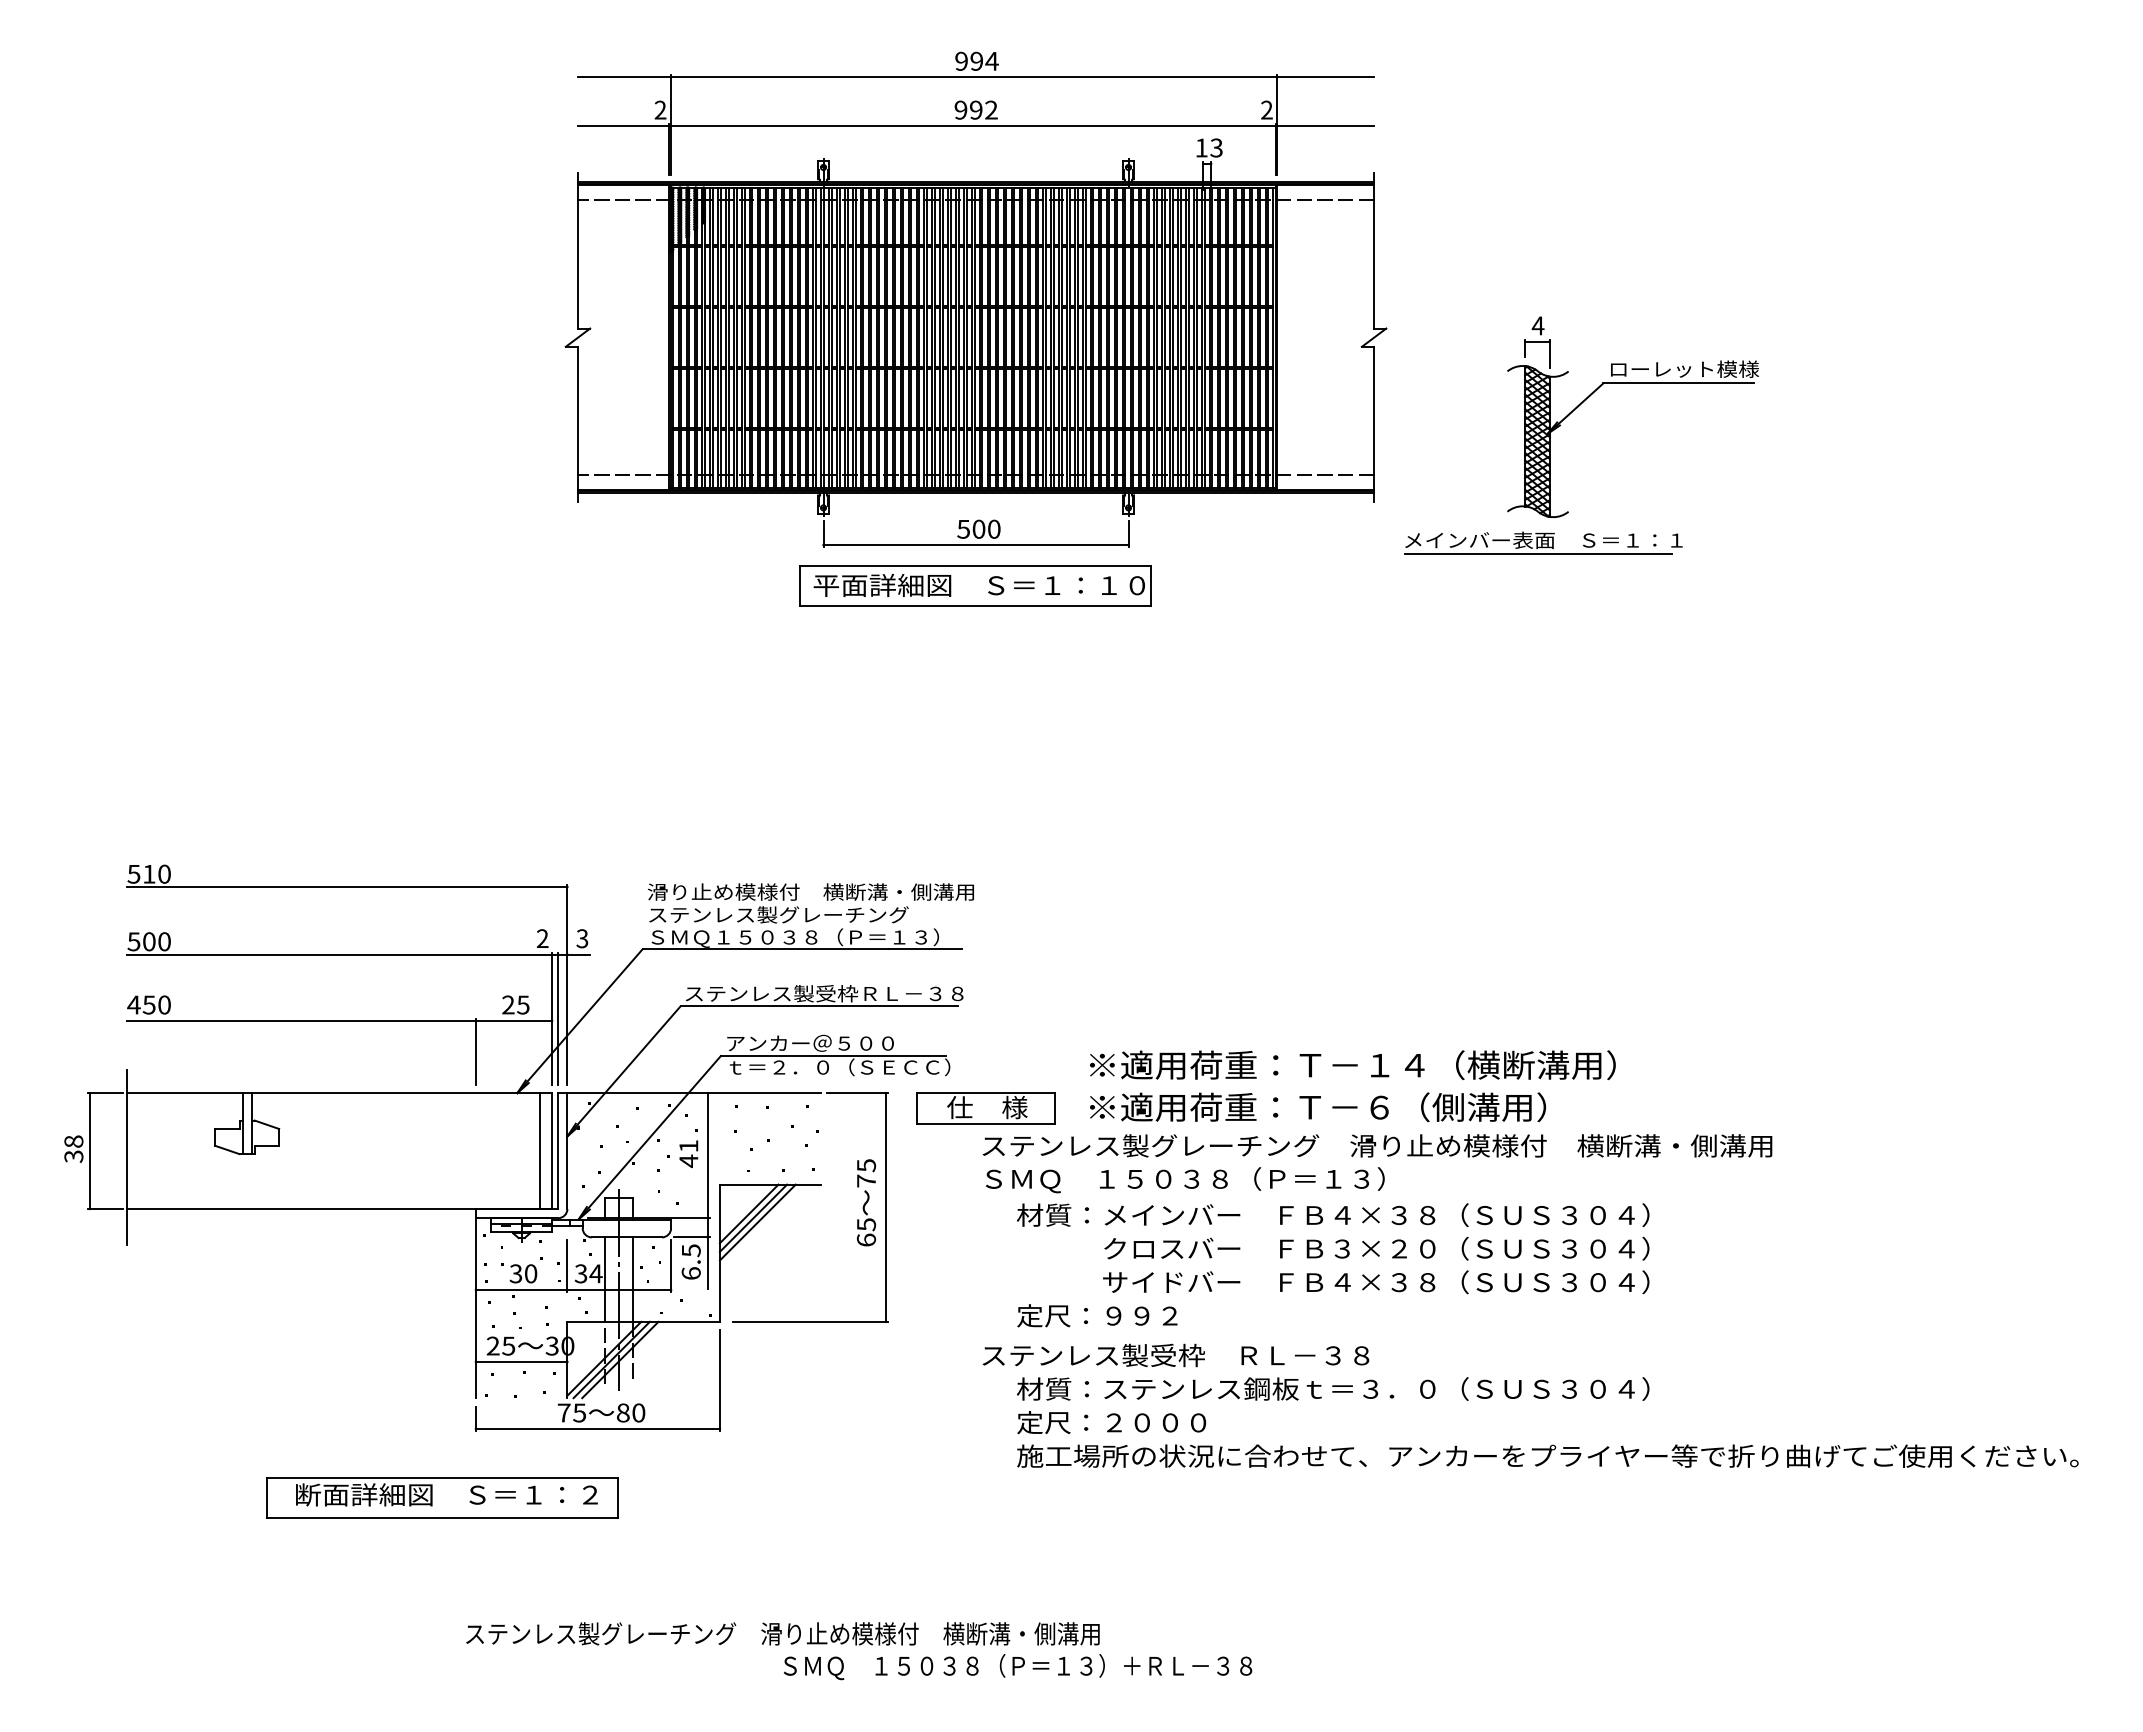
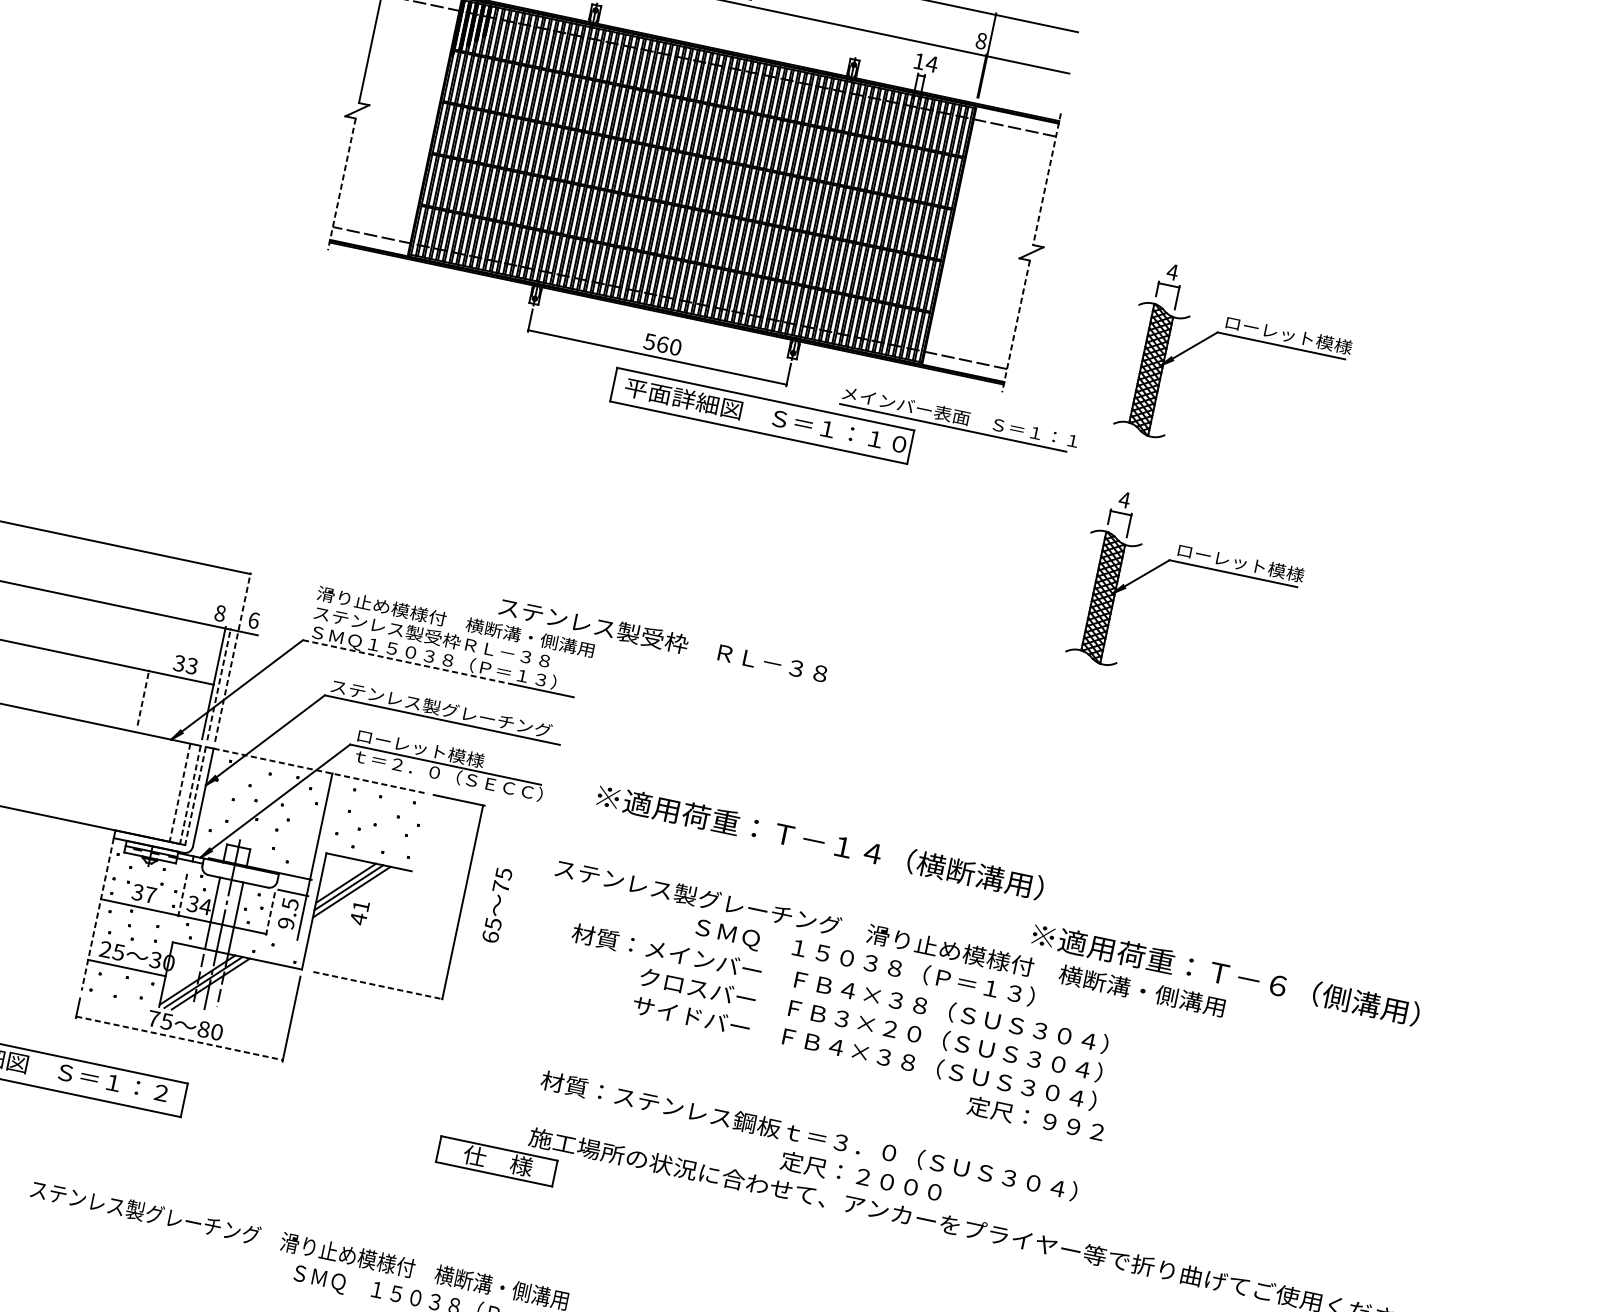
text: (1266, 109) -> (981, 40), 2 -> 8
text: (1216, 147) -> (932, 63), 13 -> 14
line: (1374, 250) -> (1047, 179), solid -> dashed
line: (577, 424) -> (341, 184), solid -> dashed
line: (1374, 424) -> (1016, 326), solid -> dashed
text: (978, 528) -> (662, 343), 500 -> 560
part: (1543, 542) -> (959, 418), moved
part: (975, 585) -> (762, 415), moved
part: (1632, 652) -> (1194, 565), added
text: (852, 914) -> (486, 648), ステンレス製グレーチング -> ステンレス製受枠ＲＬ－３８
text: (542, 938) -> (220, 613), 2 -> 8
text: (582, 938) -> (254, 620), 3 -> 6
line: (766, 949) -> (407, 662), solid -> dashed
line: (567, 984) -> (233, 656), solid -> dashed
text: (889, 993) -> (504, 721), ステンレス製受枠ＲＬ－３８ -> ステンレス製グレーチング
text: (515, 1004) -> (185, 664), 25 -> 33
line: (558, 1018) -> (219, 683), solid -> dashed
text: (810, 1043) -> (428, 749), アンカー＠５００ -> ローレット模様
line: (475, 1051) -> (143, 696), solid -> dashed
text: (1352, 1064) -> (820, 841), moved
line: (694, 1093) -> (321, 771), solid -> dashed
text: (1317, 1107) -> (1225, 974), moved
part: (985, 1108) -> (496, 1161), moved
line: (539, 1151) -> (179, 793), solid -> dashed
line: (552, 1151) -> (190, 795), solid -> dashed
line: (558, 1151) -> (195, 796), solid -> dashed
text: (688, 1153) -> (359, 912), moved
text: (1185, 1180) -> (865, 963), moved
text: (866, 1202) -> (497, 905), moved
line: (567, 1266) -> (182, 895), solid -> dashed
line: (671, 1266) -> (270, 913), solid -> dashed
text: (531, 1273) -> (151, 894), 30 -> 37
text: (690, 1273) -> (285, 923), 6.5 -> 9.5
line: (475, 1308) -> (97, 914), solid -> dashed
text: (1097, 1315) -> (1036, 1118), moved
line: (810, 1321) -> (378, 985), solid -> dashed
text: (1175, 1355) -> (662, 640), moved
text: (1111, 1422) -> (861, 1176), moved
line: (598, 1428) -> (180, 1038), solid -> dashed

